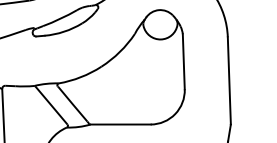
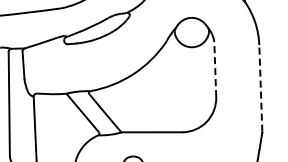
line: (184, 61) -> (215, 69), solid -> dashed
line: (229, 79) -> (260, 87), solid -> dashed

